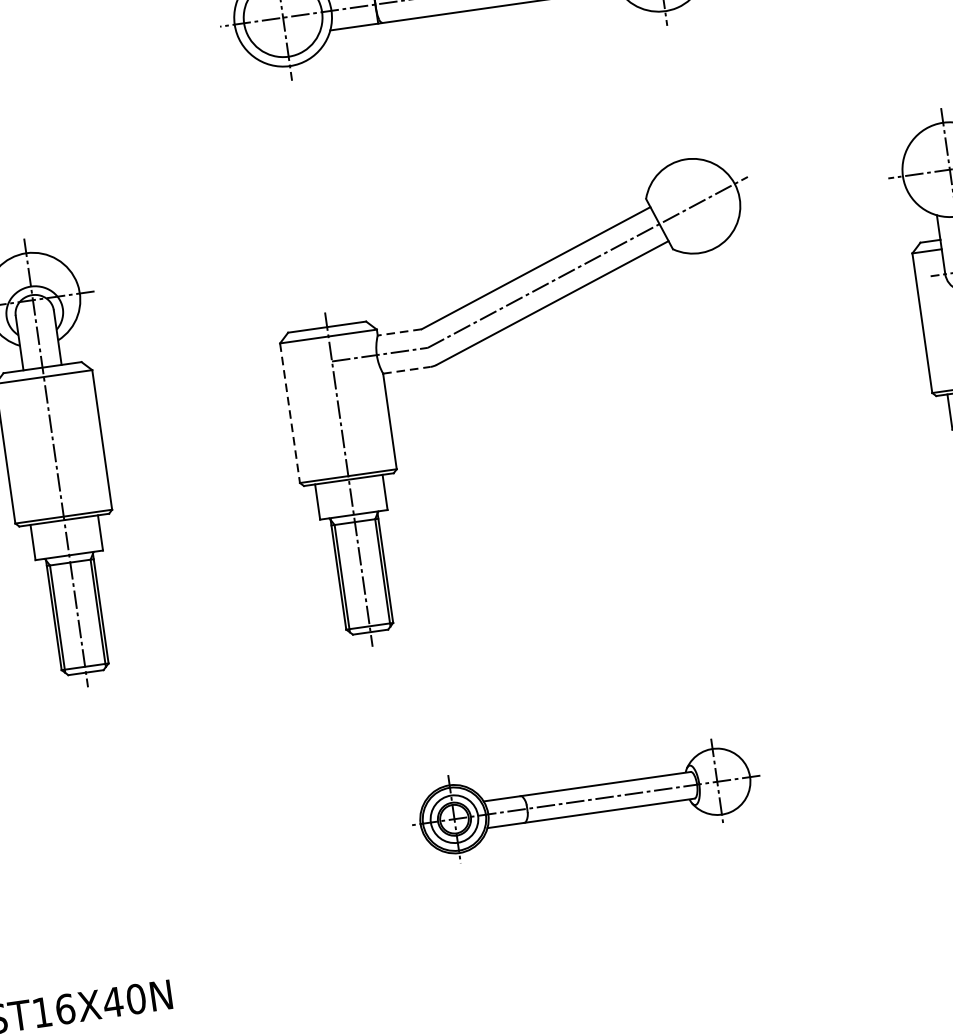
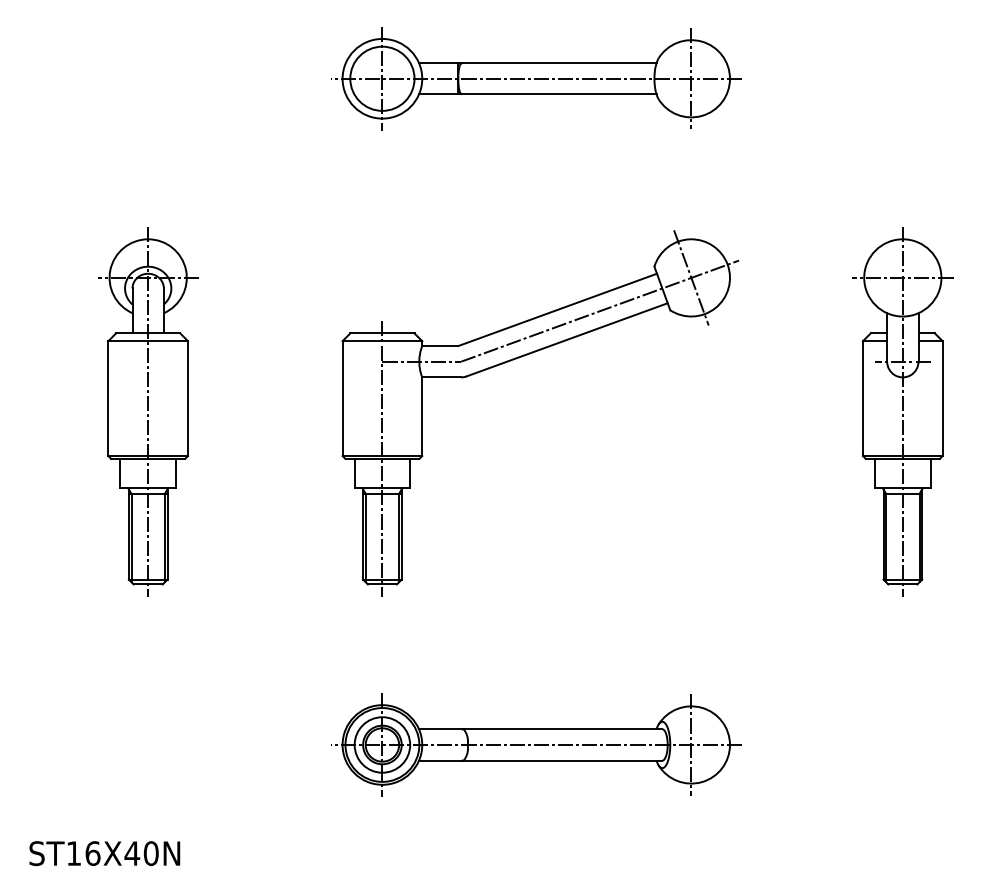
line: (693, 205) -> (691, 277), added
line: (398, 333) -> (439, 346), dashed -> solid
line: (407, 370) -> (442, 377), dashed -> solid
line: (290, 414) -> (342, 399), dashed -> solid
part: (585, 799) -> (536, 744), size x1.43

